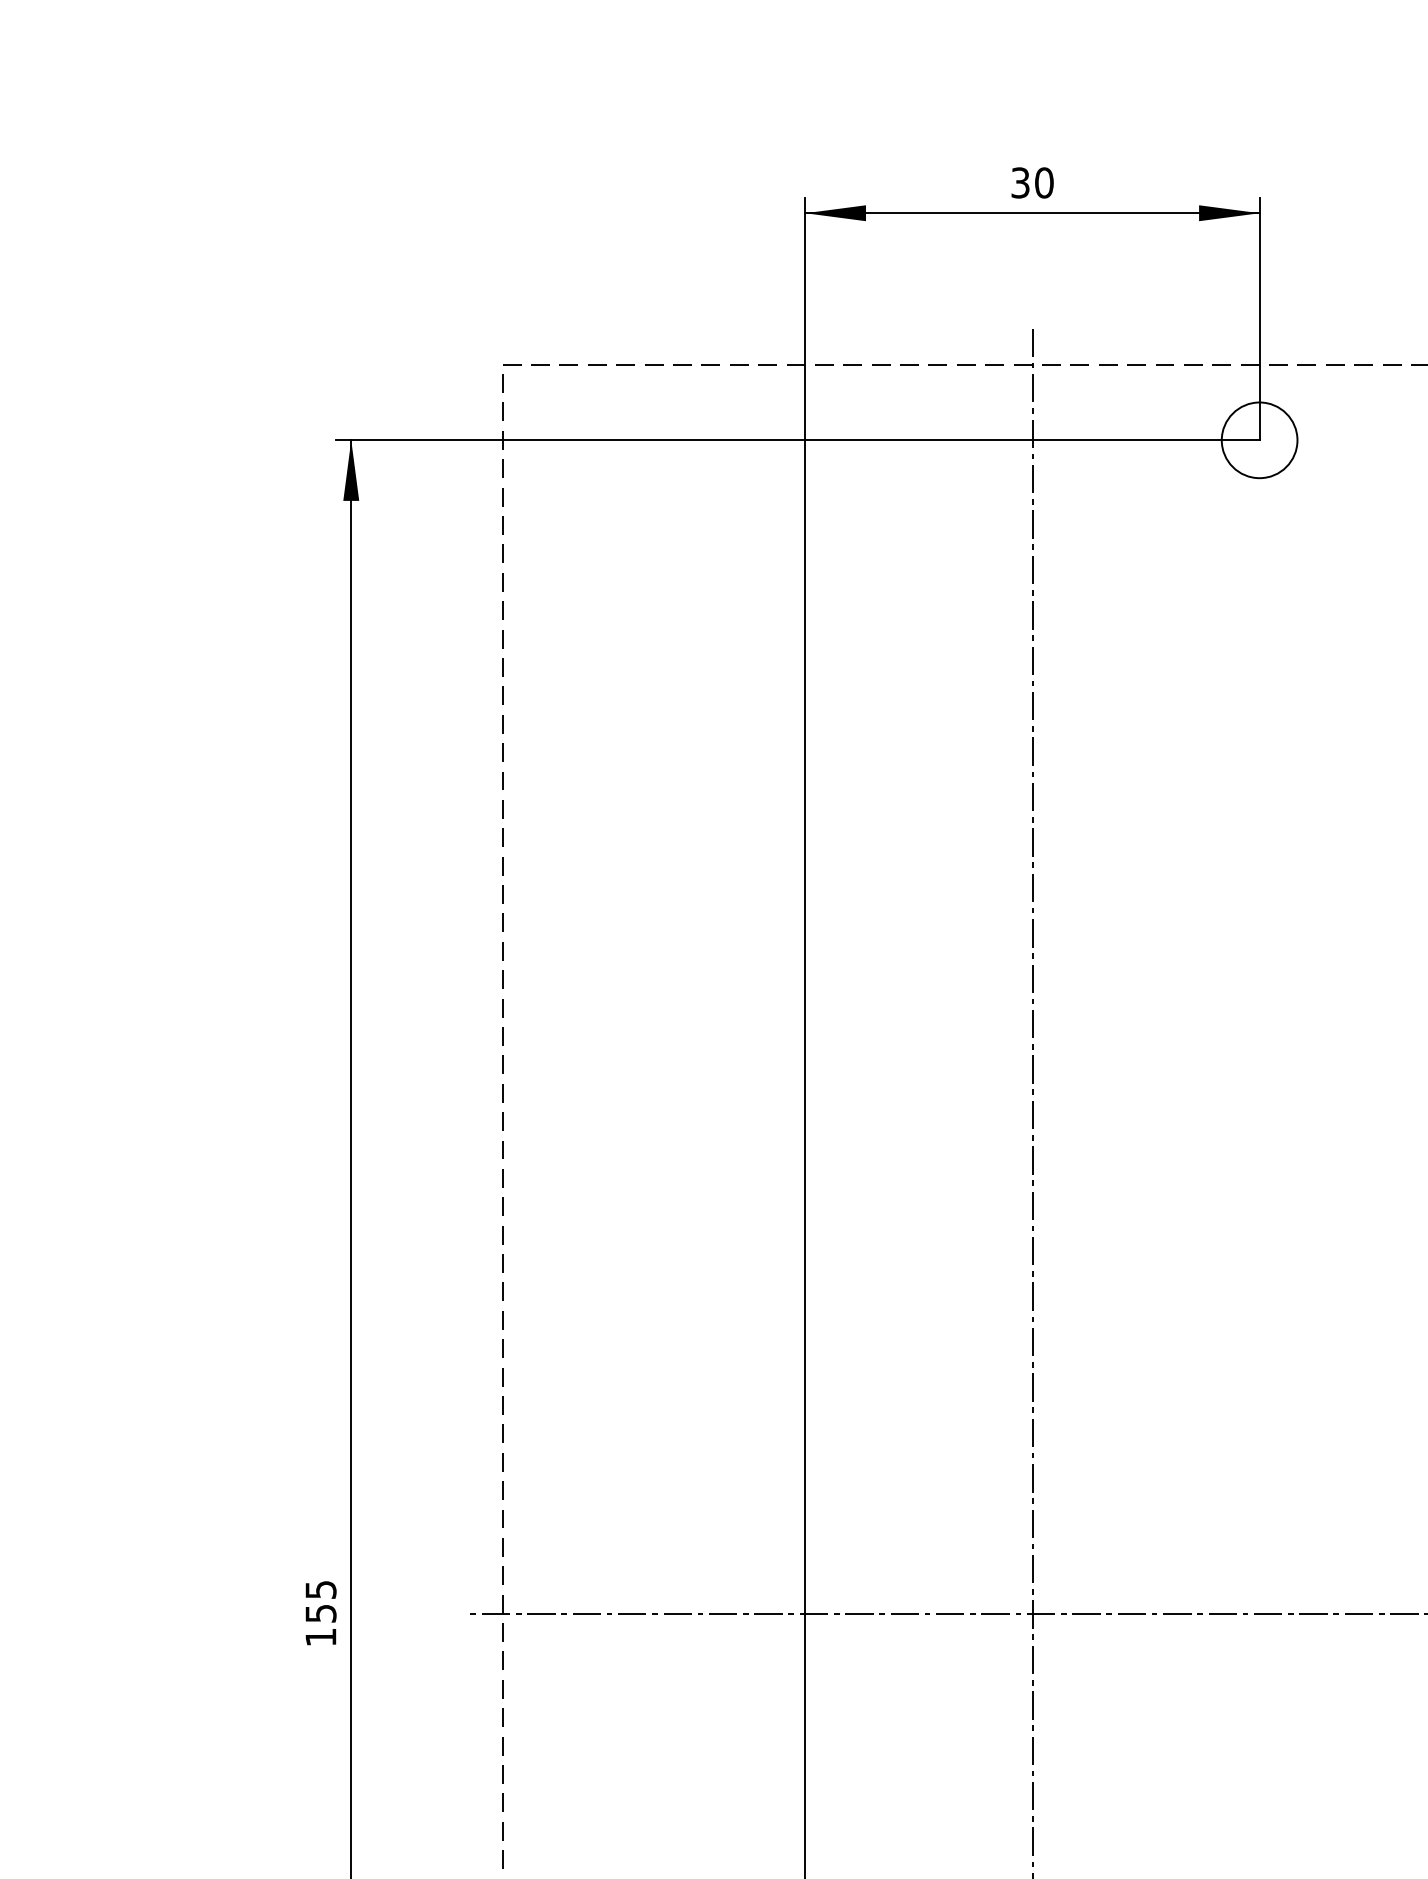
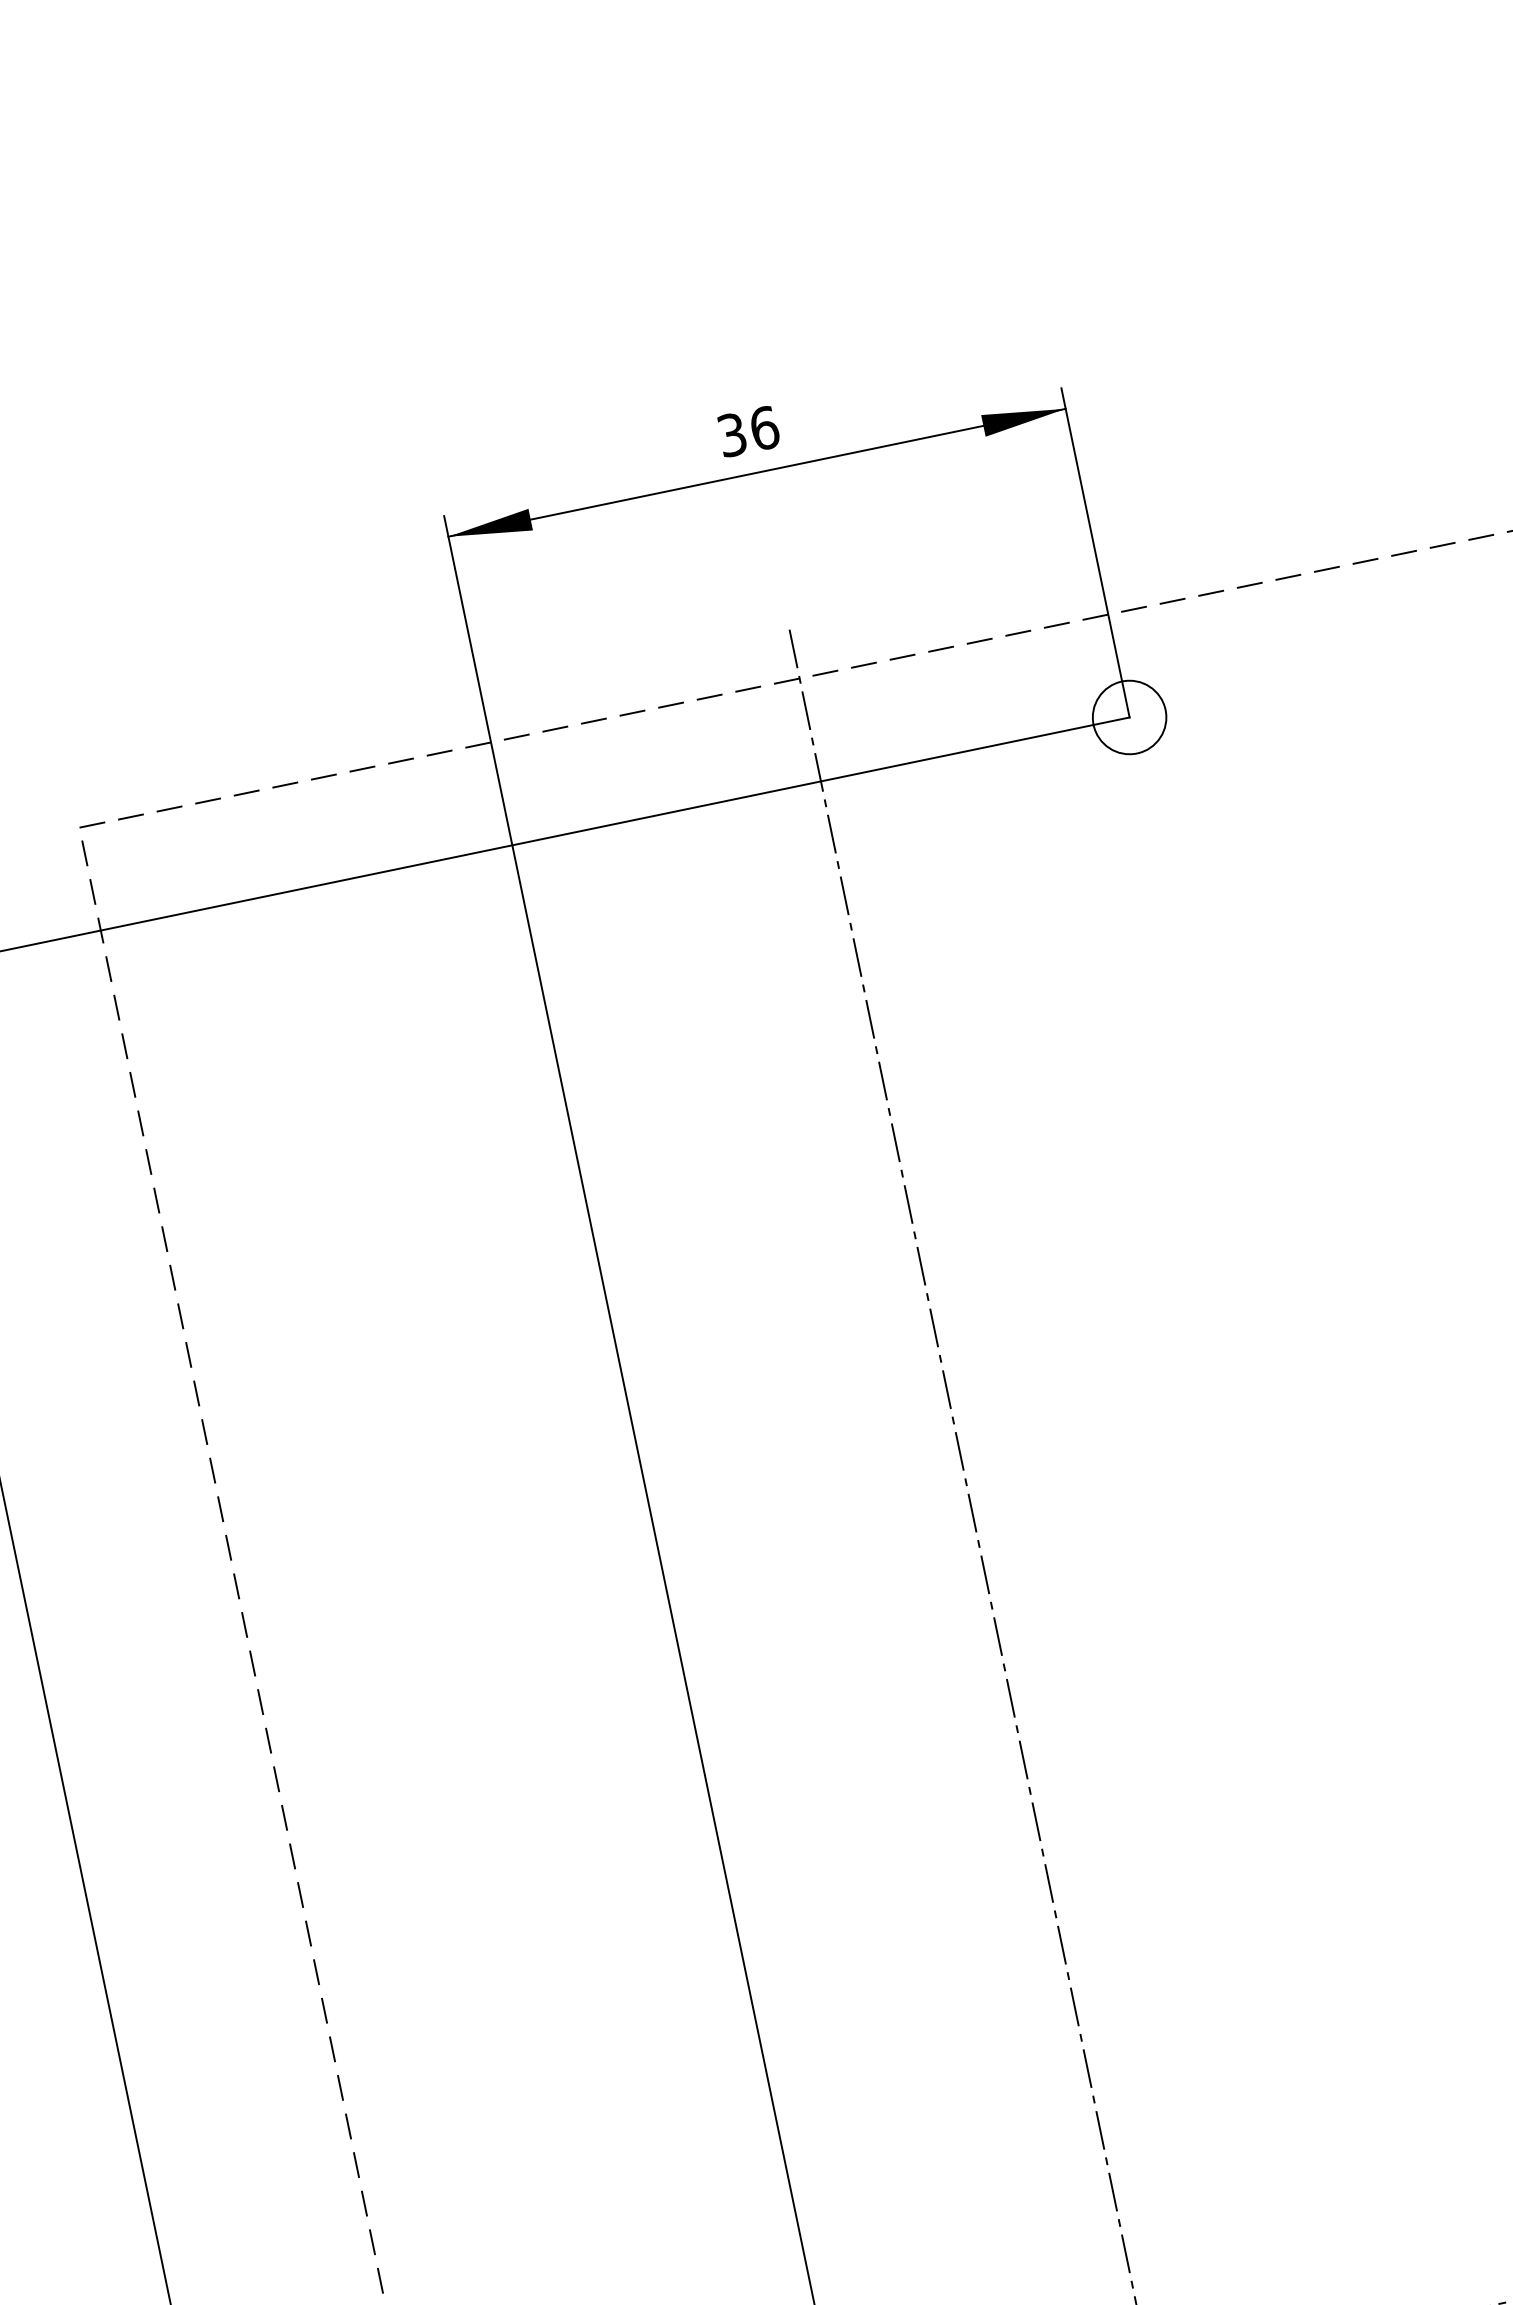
text: (1044, 182) -> (764, 427), 30 -> 36
circle: (1259, 440) -> (1129, 717), size x0.7

